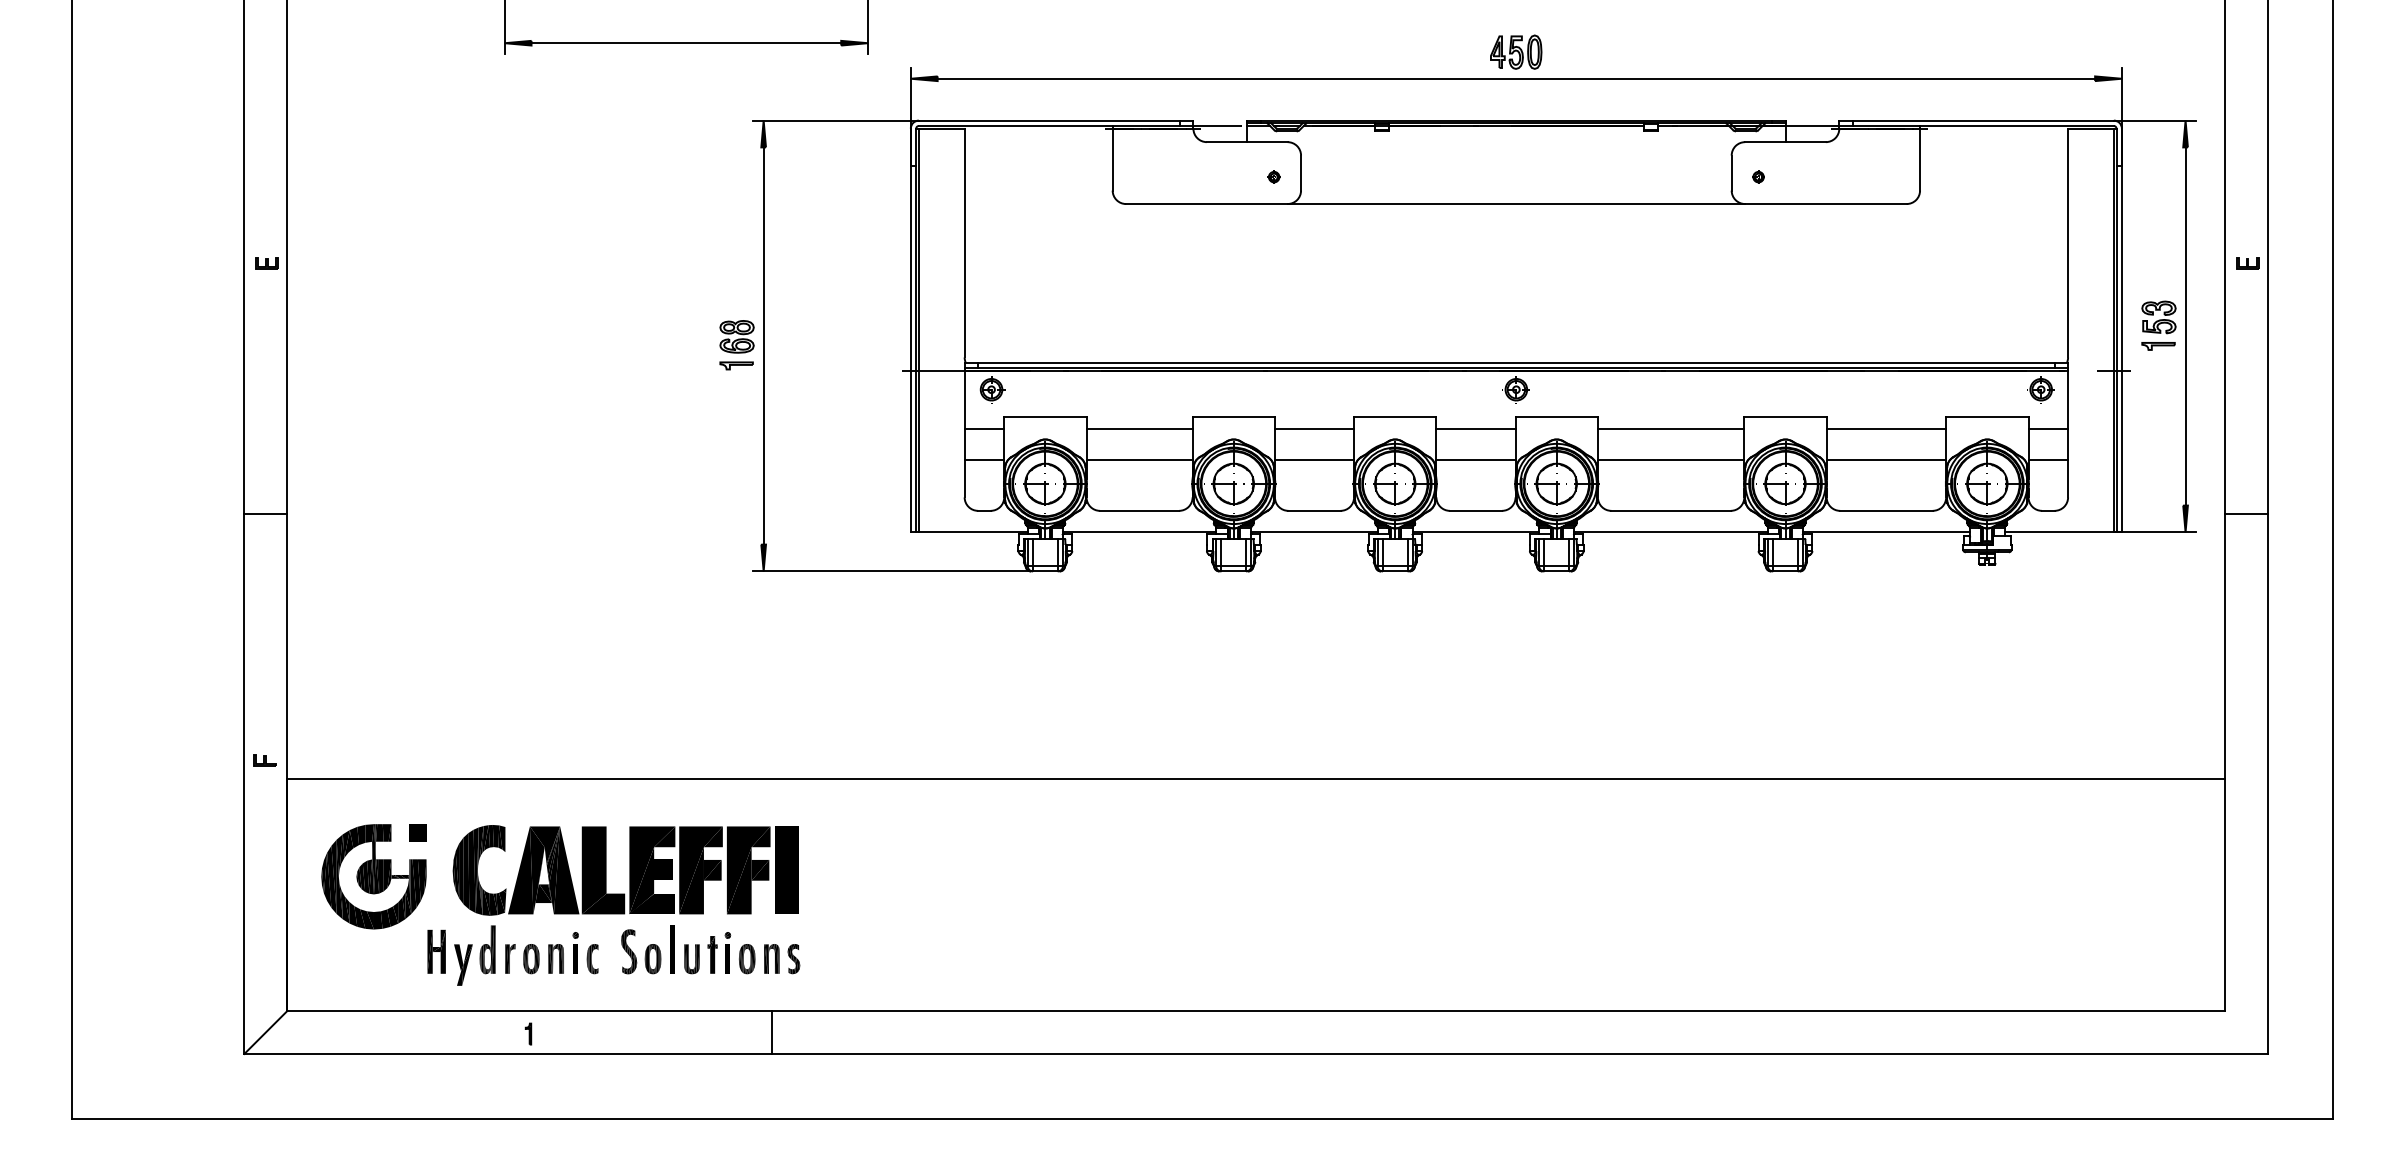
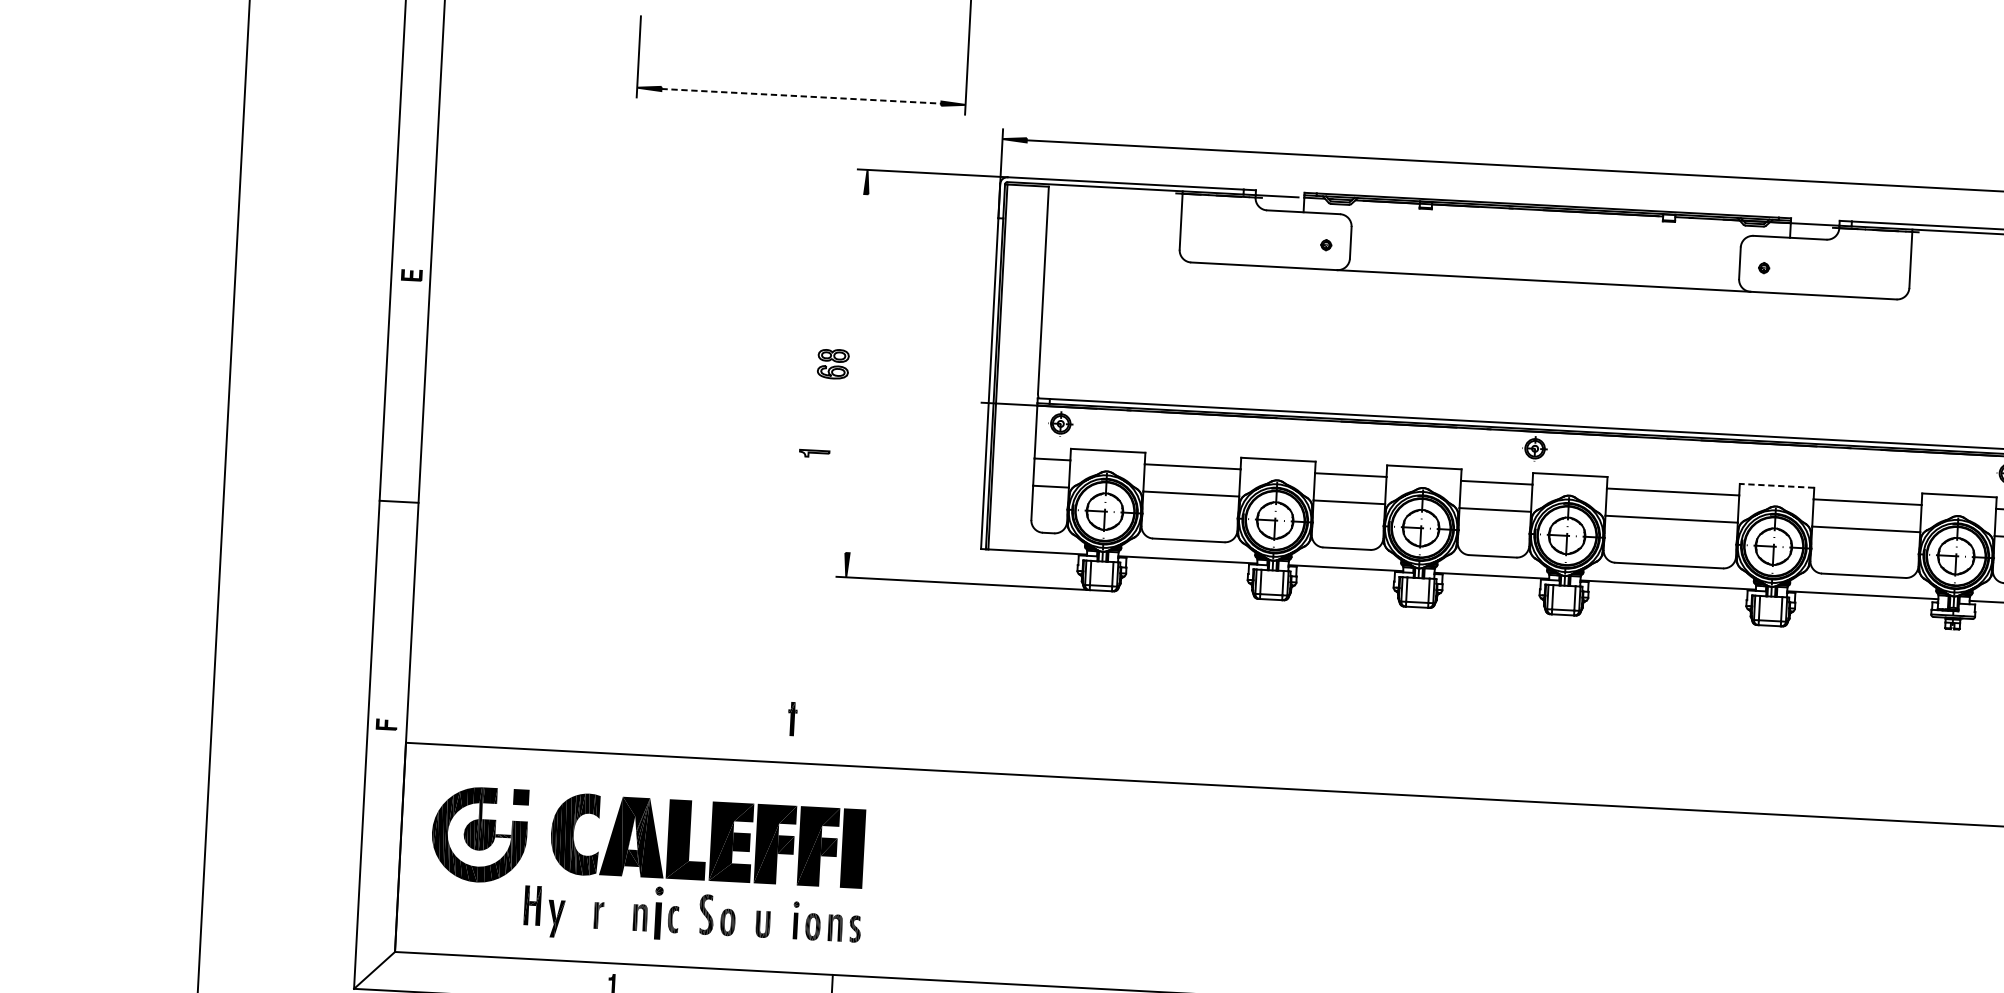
line: (686, 43) -> (801, 96), solid -> dashed
part: (1516, 51) -> (1551, 143), removed
line: (763, 345) -> (856, 373), removed
part: (736, 365) -> (814, 453), moved
line: (1785, 416) -> (1777, 485), solid -> dashed
part: (487, 949) -> (578, 905), removed
line: (672, 949) -> (745, 914), removed
part: (575, 952) -> (658, 912), size x1.4
part: (712, 954) -> (792, 718), moved
part: (531, 959) -> (618, 917), removed

